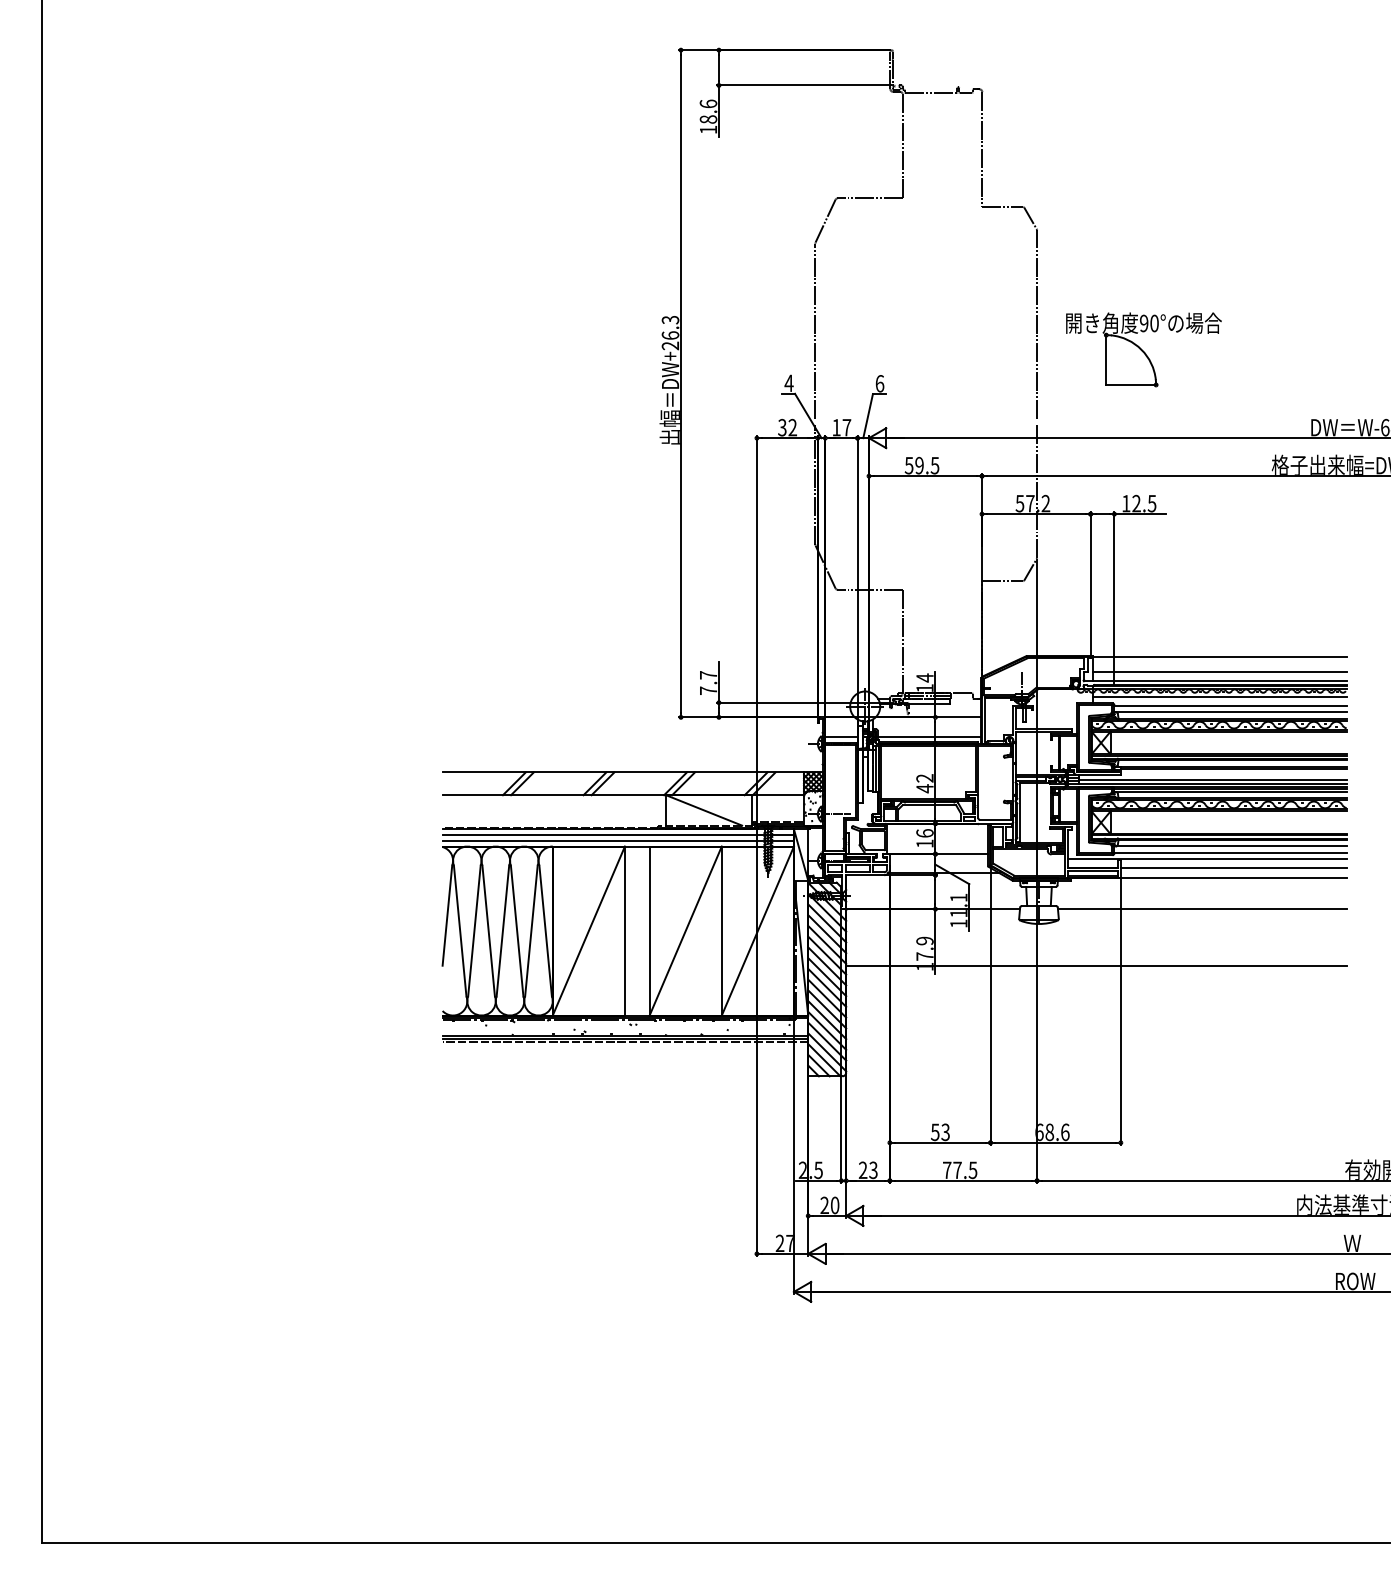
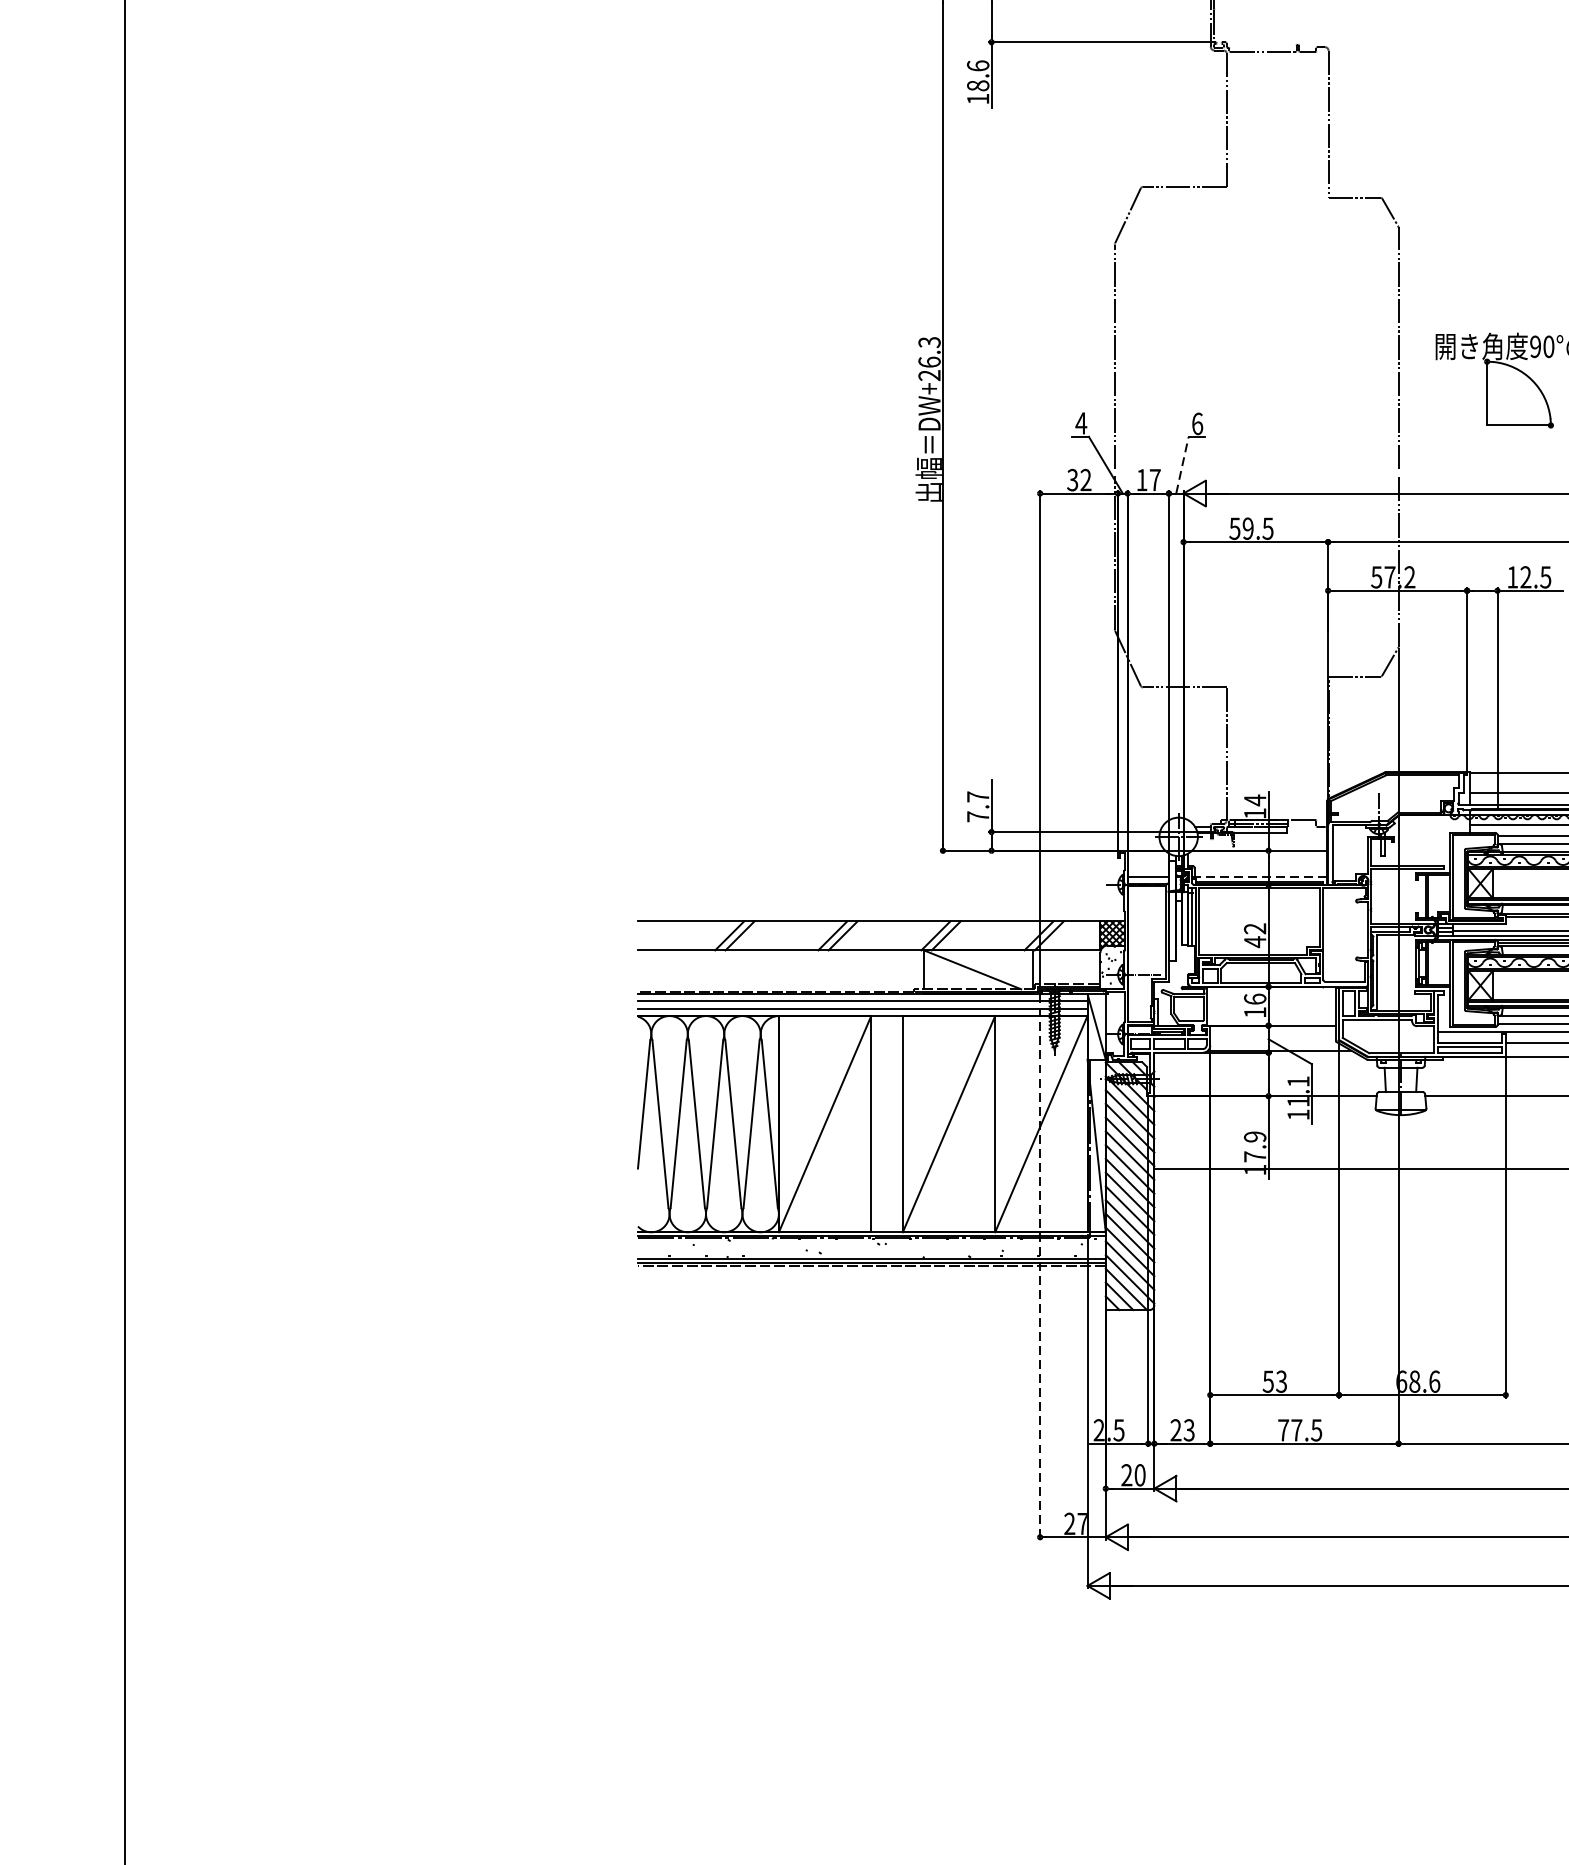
line: (868, 415) -> (1182, 464), solid -> dashed
line: (928, 737) -> (1259, 876), solid -> dashed
line: (756, 1043) -> (1039, 1268), solid -> dashed

